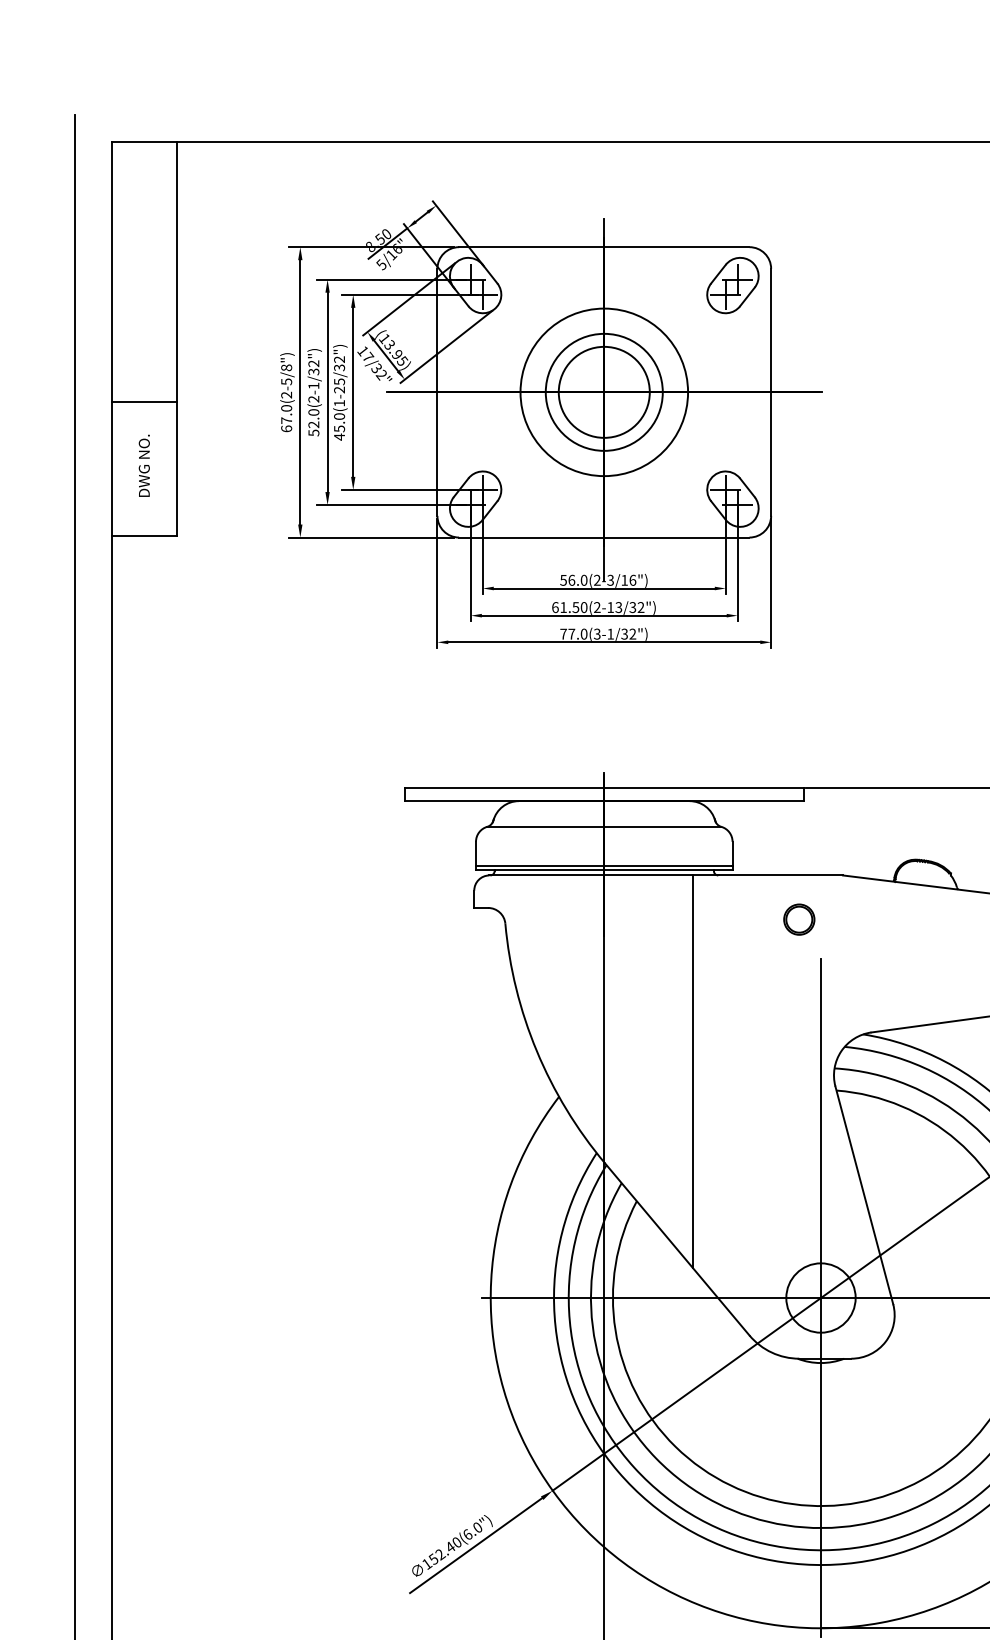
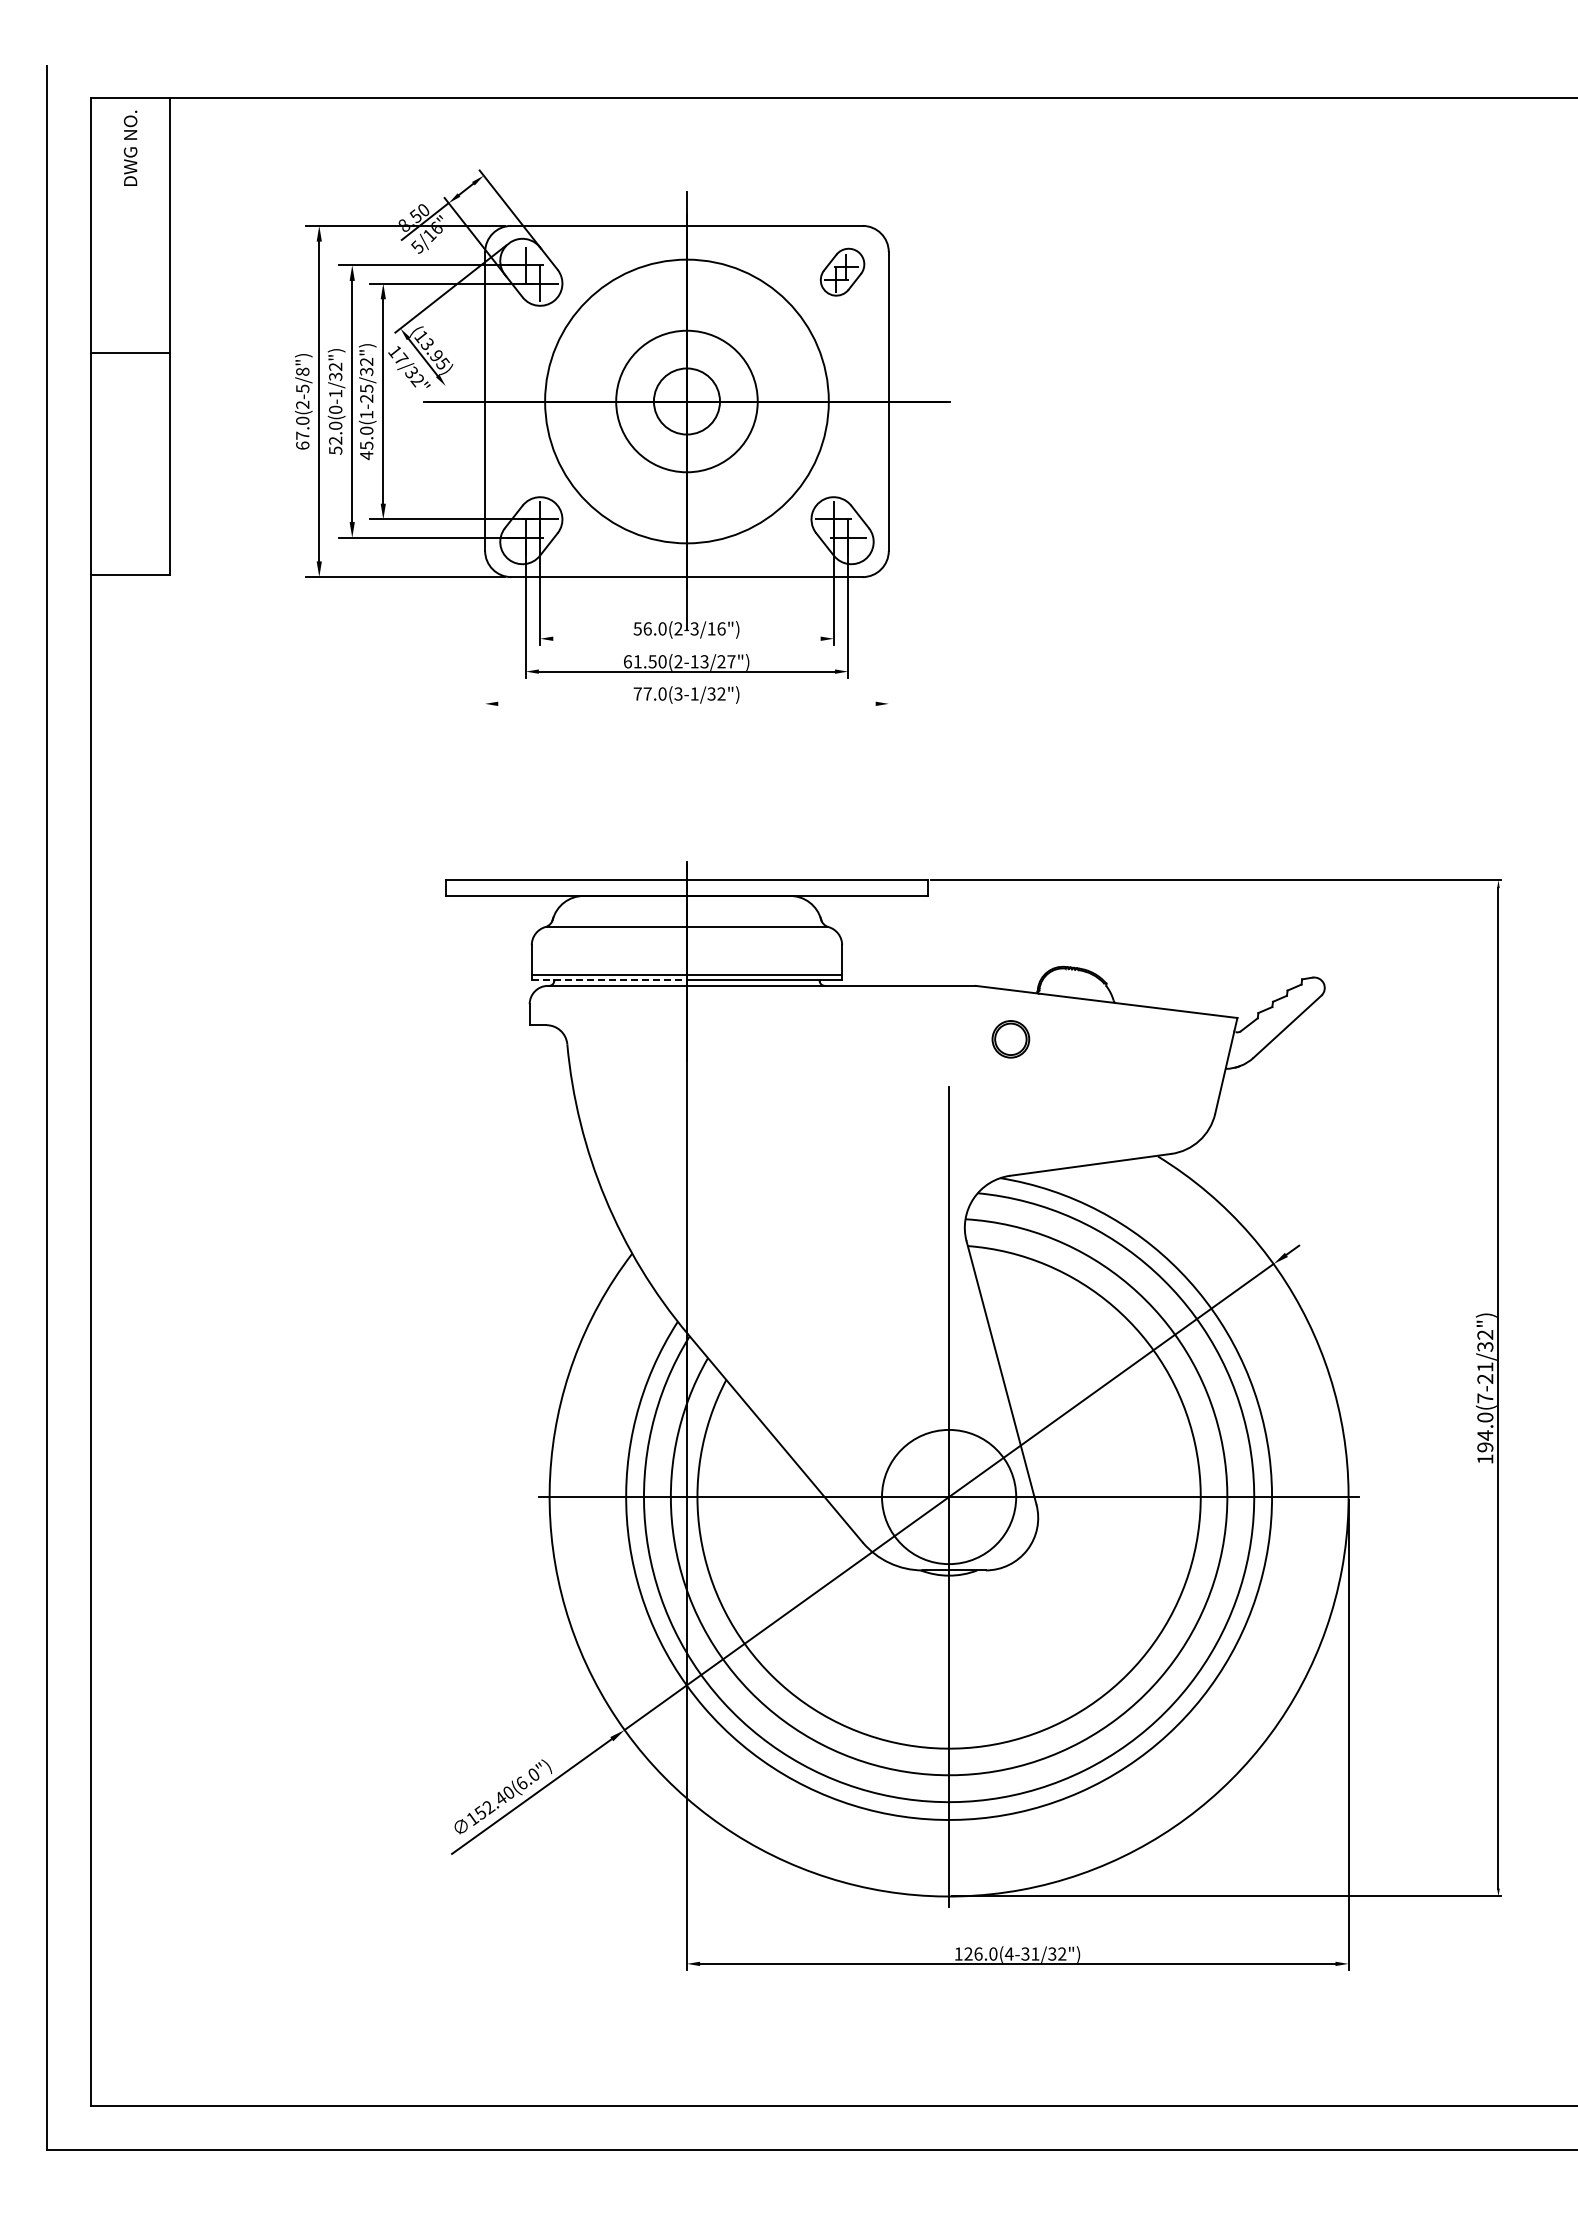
part: (732, 284) -> (842, 271), size x0.7
line: (446, 346) -> (495, 346), removed
circle: (603, 392) -> (686, 401), size x0.6
circle: (603, 392) -> (686, 401), size x1.4
text: (313, 398) -> (335, 409), 52.0(2-1/32") -> 52.0(0-1/32")
line: (144, 401) -> (130, 352), moved
text: (144, 465) -> (130, 147), moved
line: (437, 583) -> (485, 632), removed
line: (770, 583) -> (888, 632), removed
line: (603, 588) -> (686, 638), removed
text: (636, 607) -> (726, 661), 61.50(2-13/32") -> 61.50(2-13/27")
line: (603, 642) -> (686, 703), removed
line: (540, 870) -> (609, 979), solid -> dashed
part: (799, 919) -> (1010, 1039), moved
line: (692, 1071) -> (793, 1222), removed
circle: (821, 1297) -> (949, 1496), size x1.6

